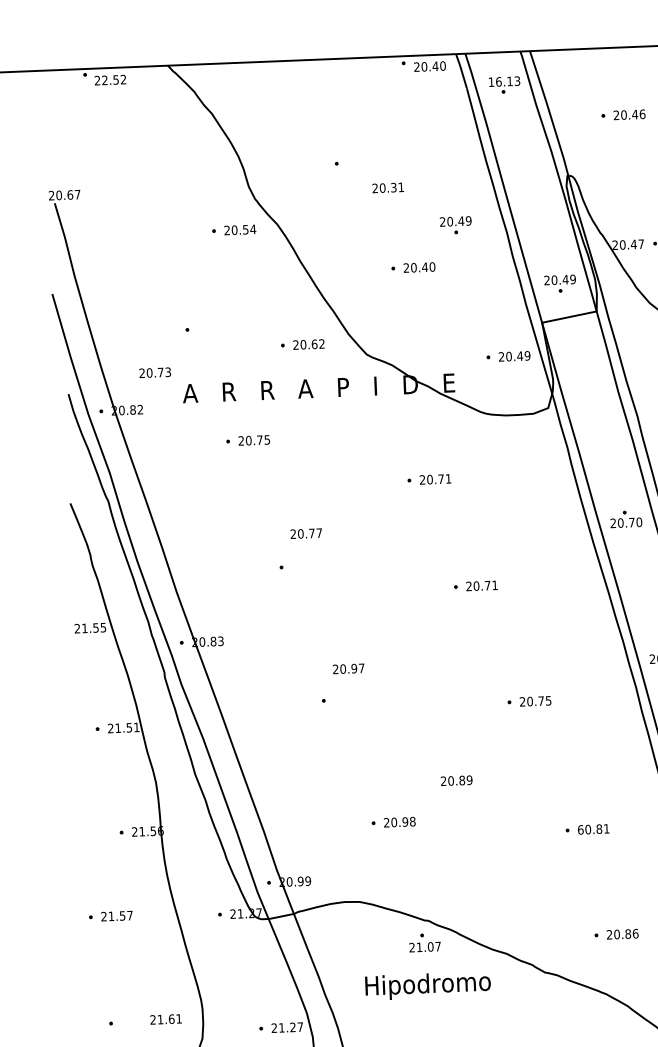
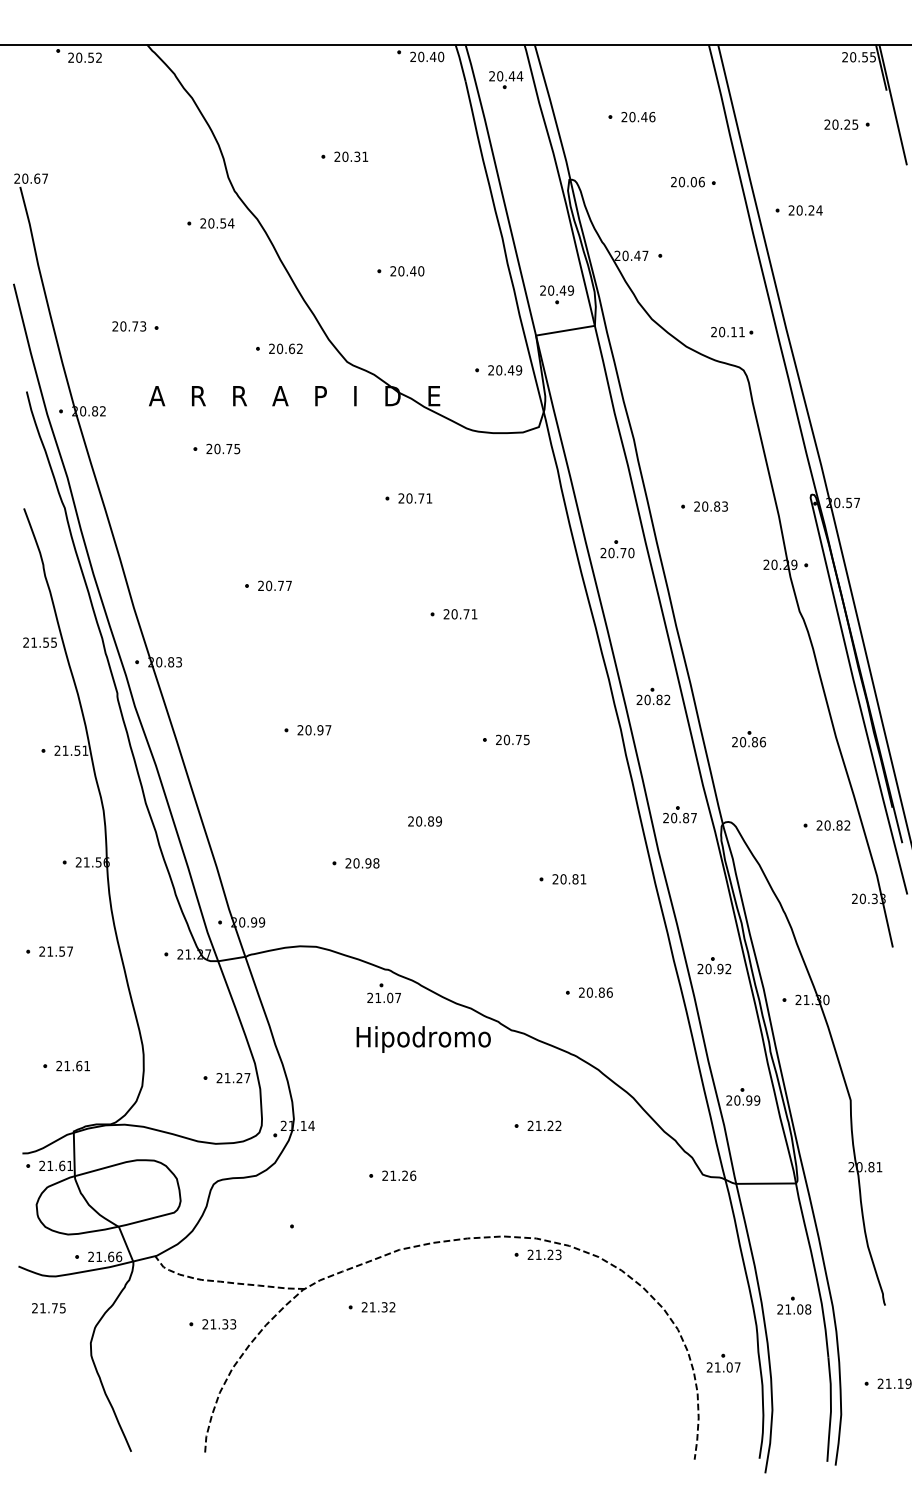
text: (105, 80) -> (79, 57), 22.52 -> 20.52
text: (504, 81) -> (506, 76), 16.13 -> 20.44
text: (388, 187) -> (351, 156), moved
part: (456, 225) -> (448, 227), removed
text: (155, 372) -> (129, 326), moved
text: (305, 533) -> (274, 585), moved
text: (348, 669) -> (314, 730), moved
text: (580, 830) -> (555, 879), 60.81 -> 20.81
text: (427, 985) -> (423, 1039), moved
text: (165, 1019) -> (72, 1066), moved

